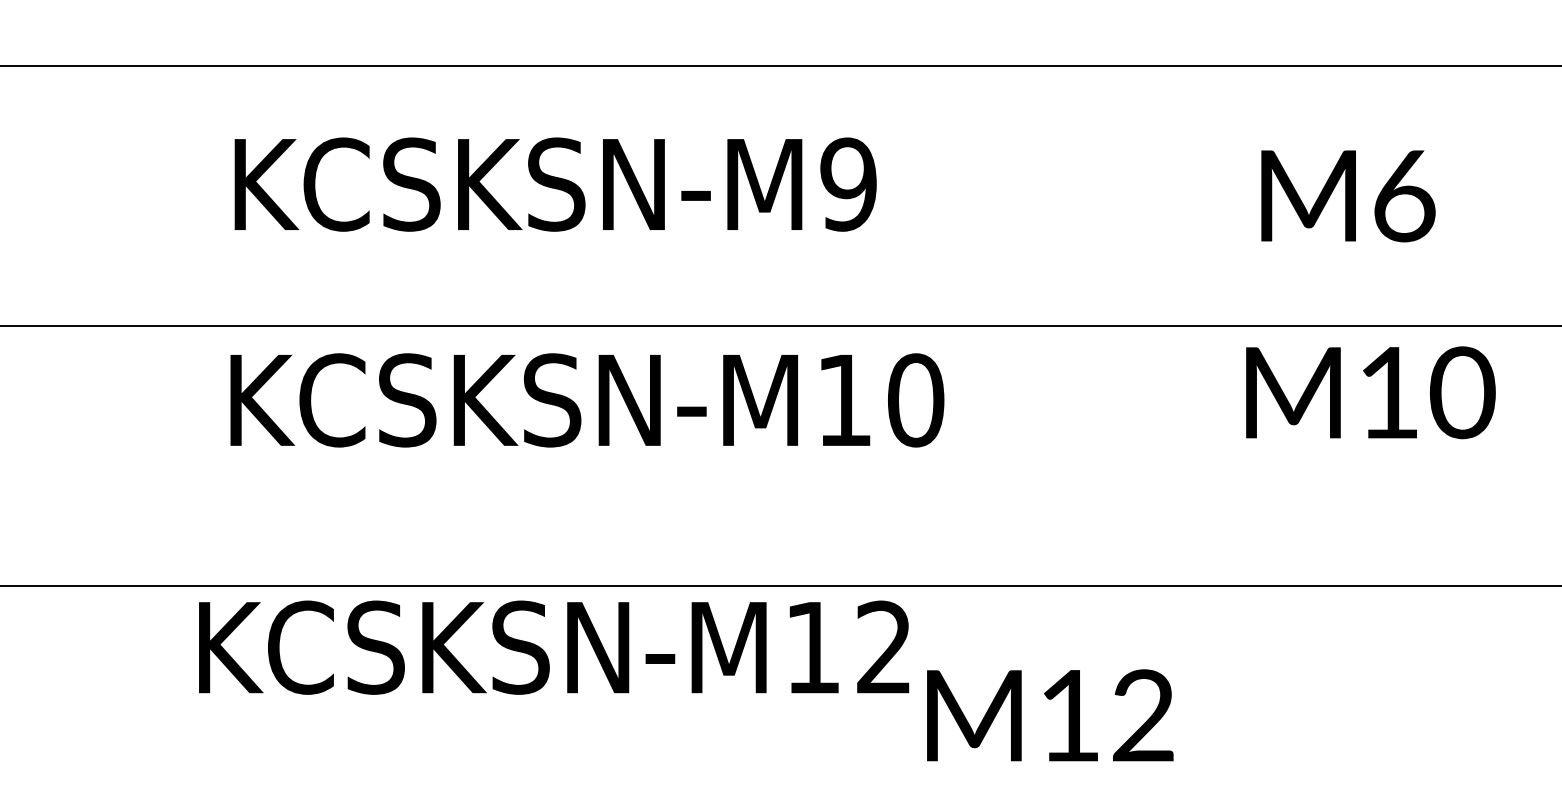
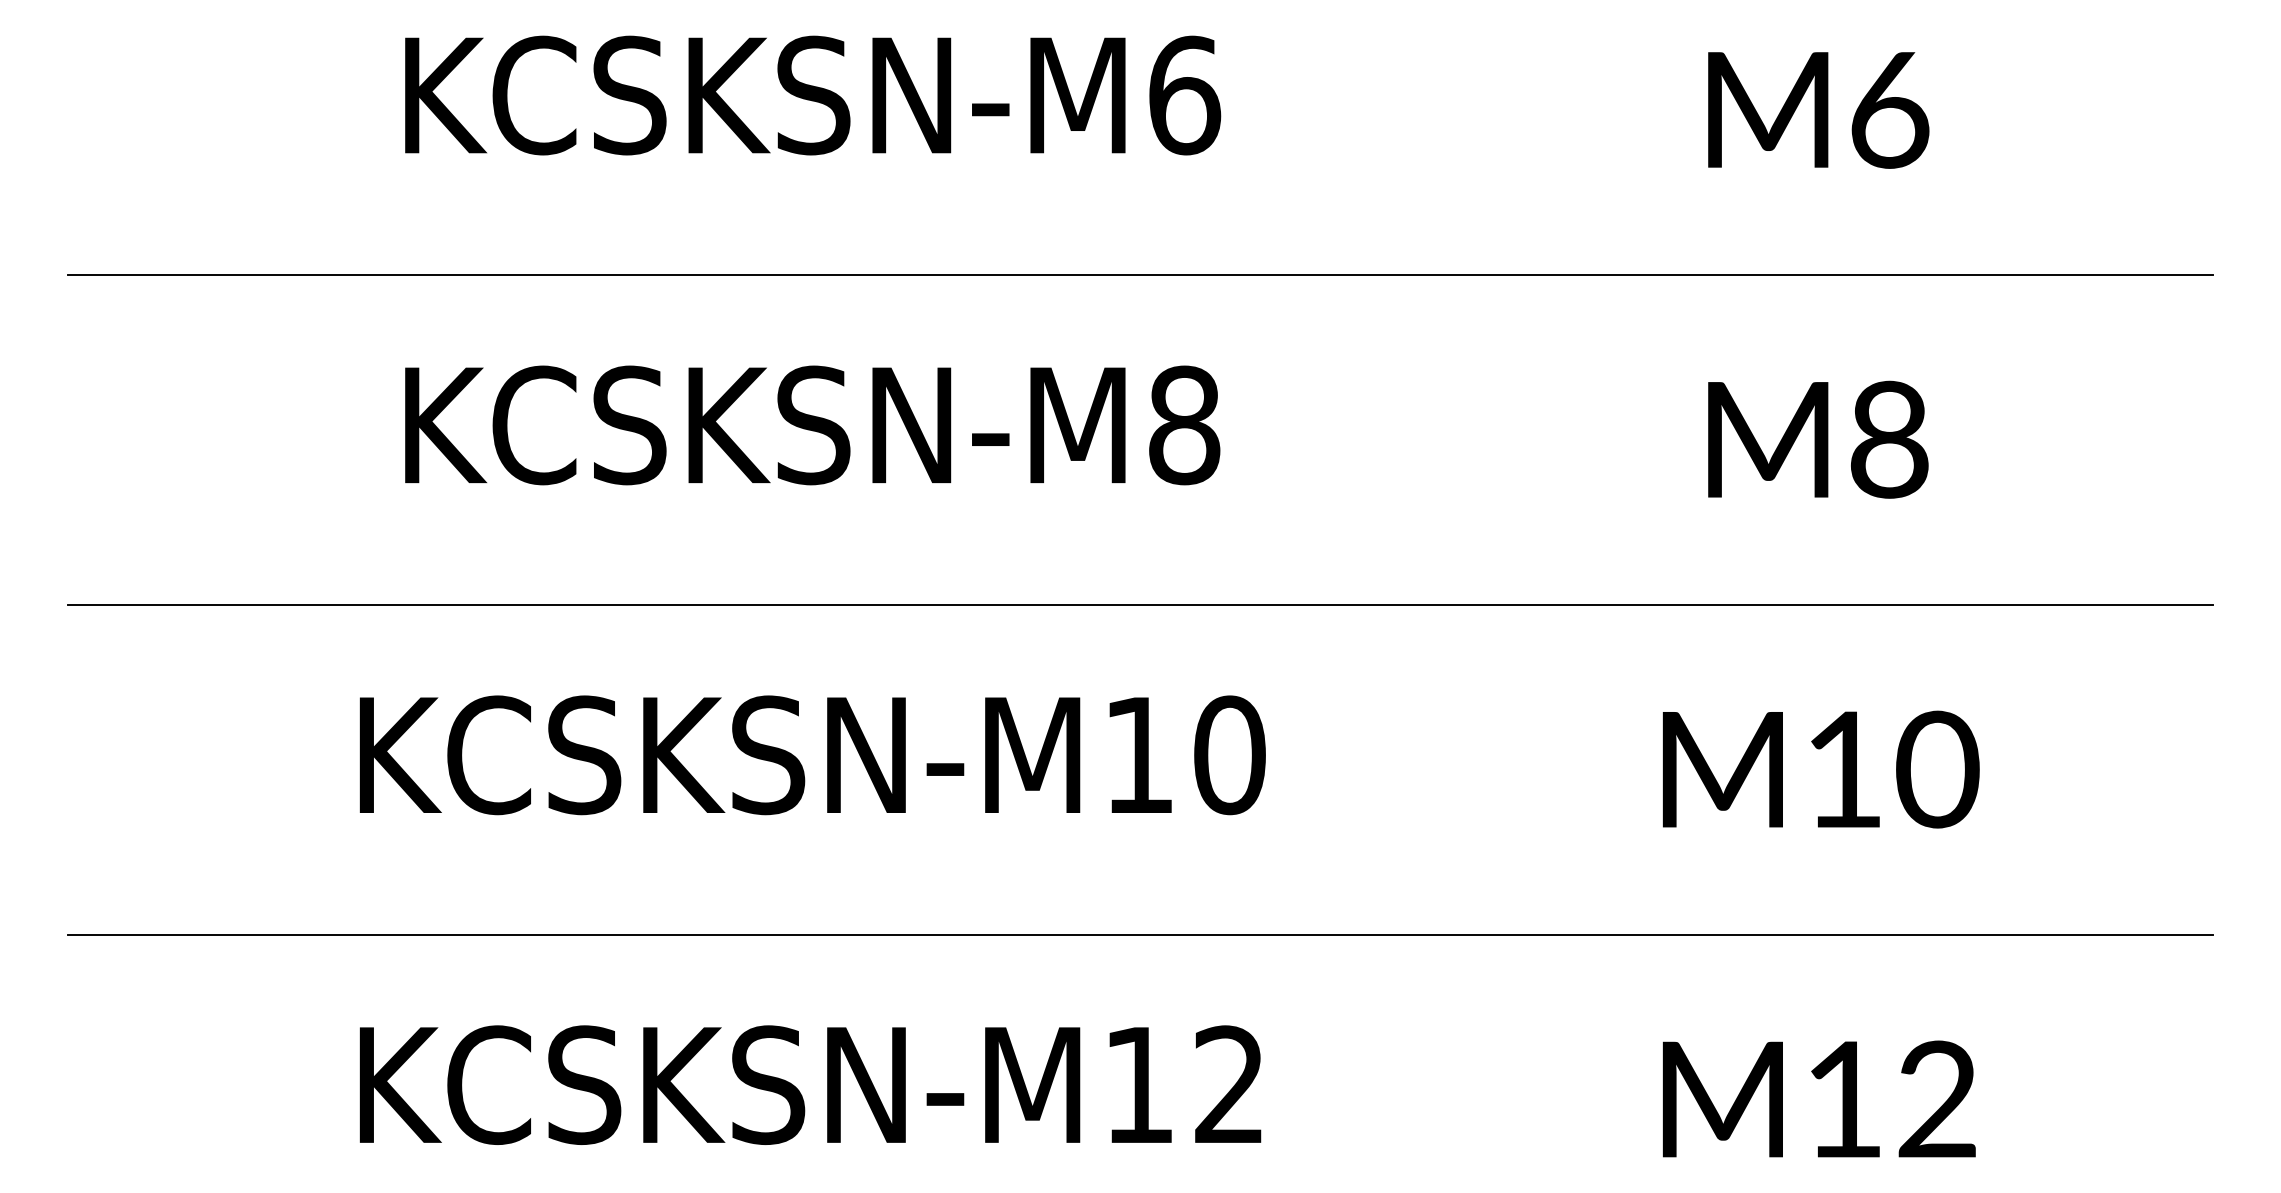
text: (848, 184) -> (1184, 425), KCSKSN-M9 -> KCSKSN-M8
text: (1404, 195) -> (1889, 439), M6 -> M8
text: (1371, 392) -> (1821, 769), moved
text: (587, 400) -> (812, 755), moved
text: (554, 647) -> (810, 1084), moved
text: (1050, 714) -> (1819, 1098), moved

